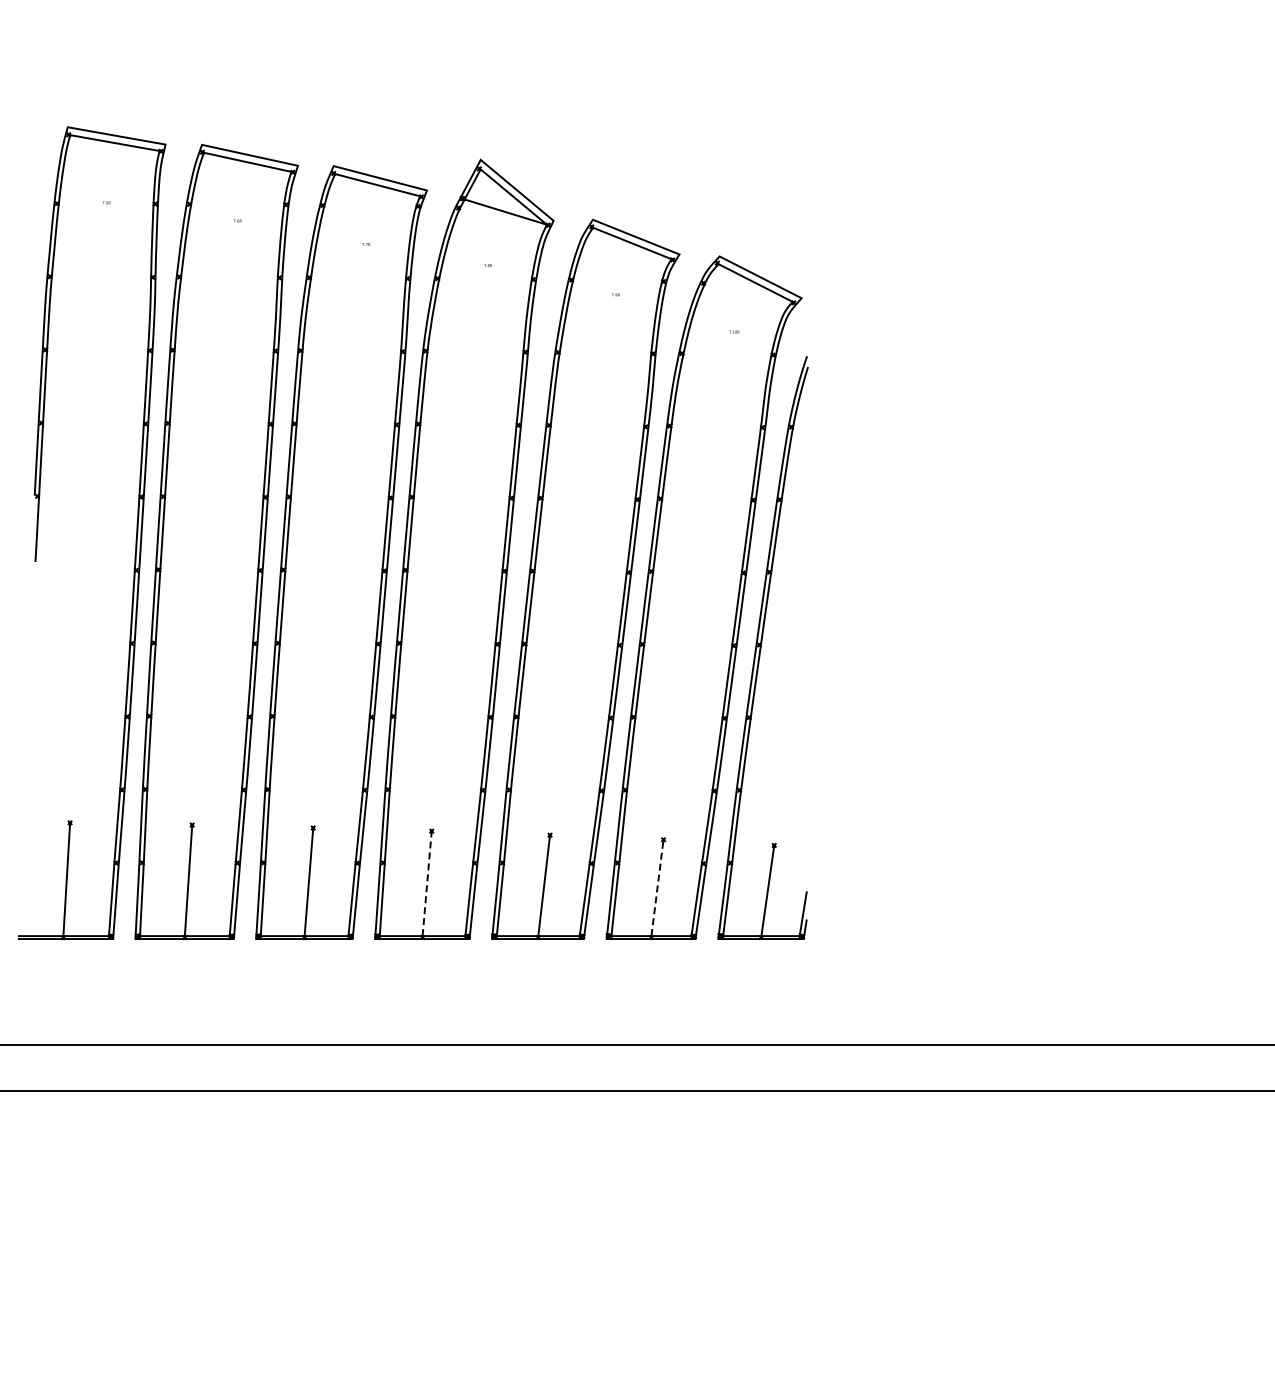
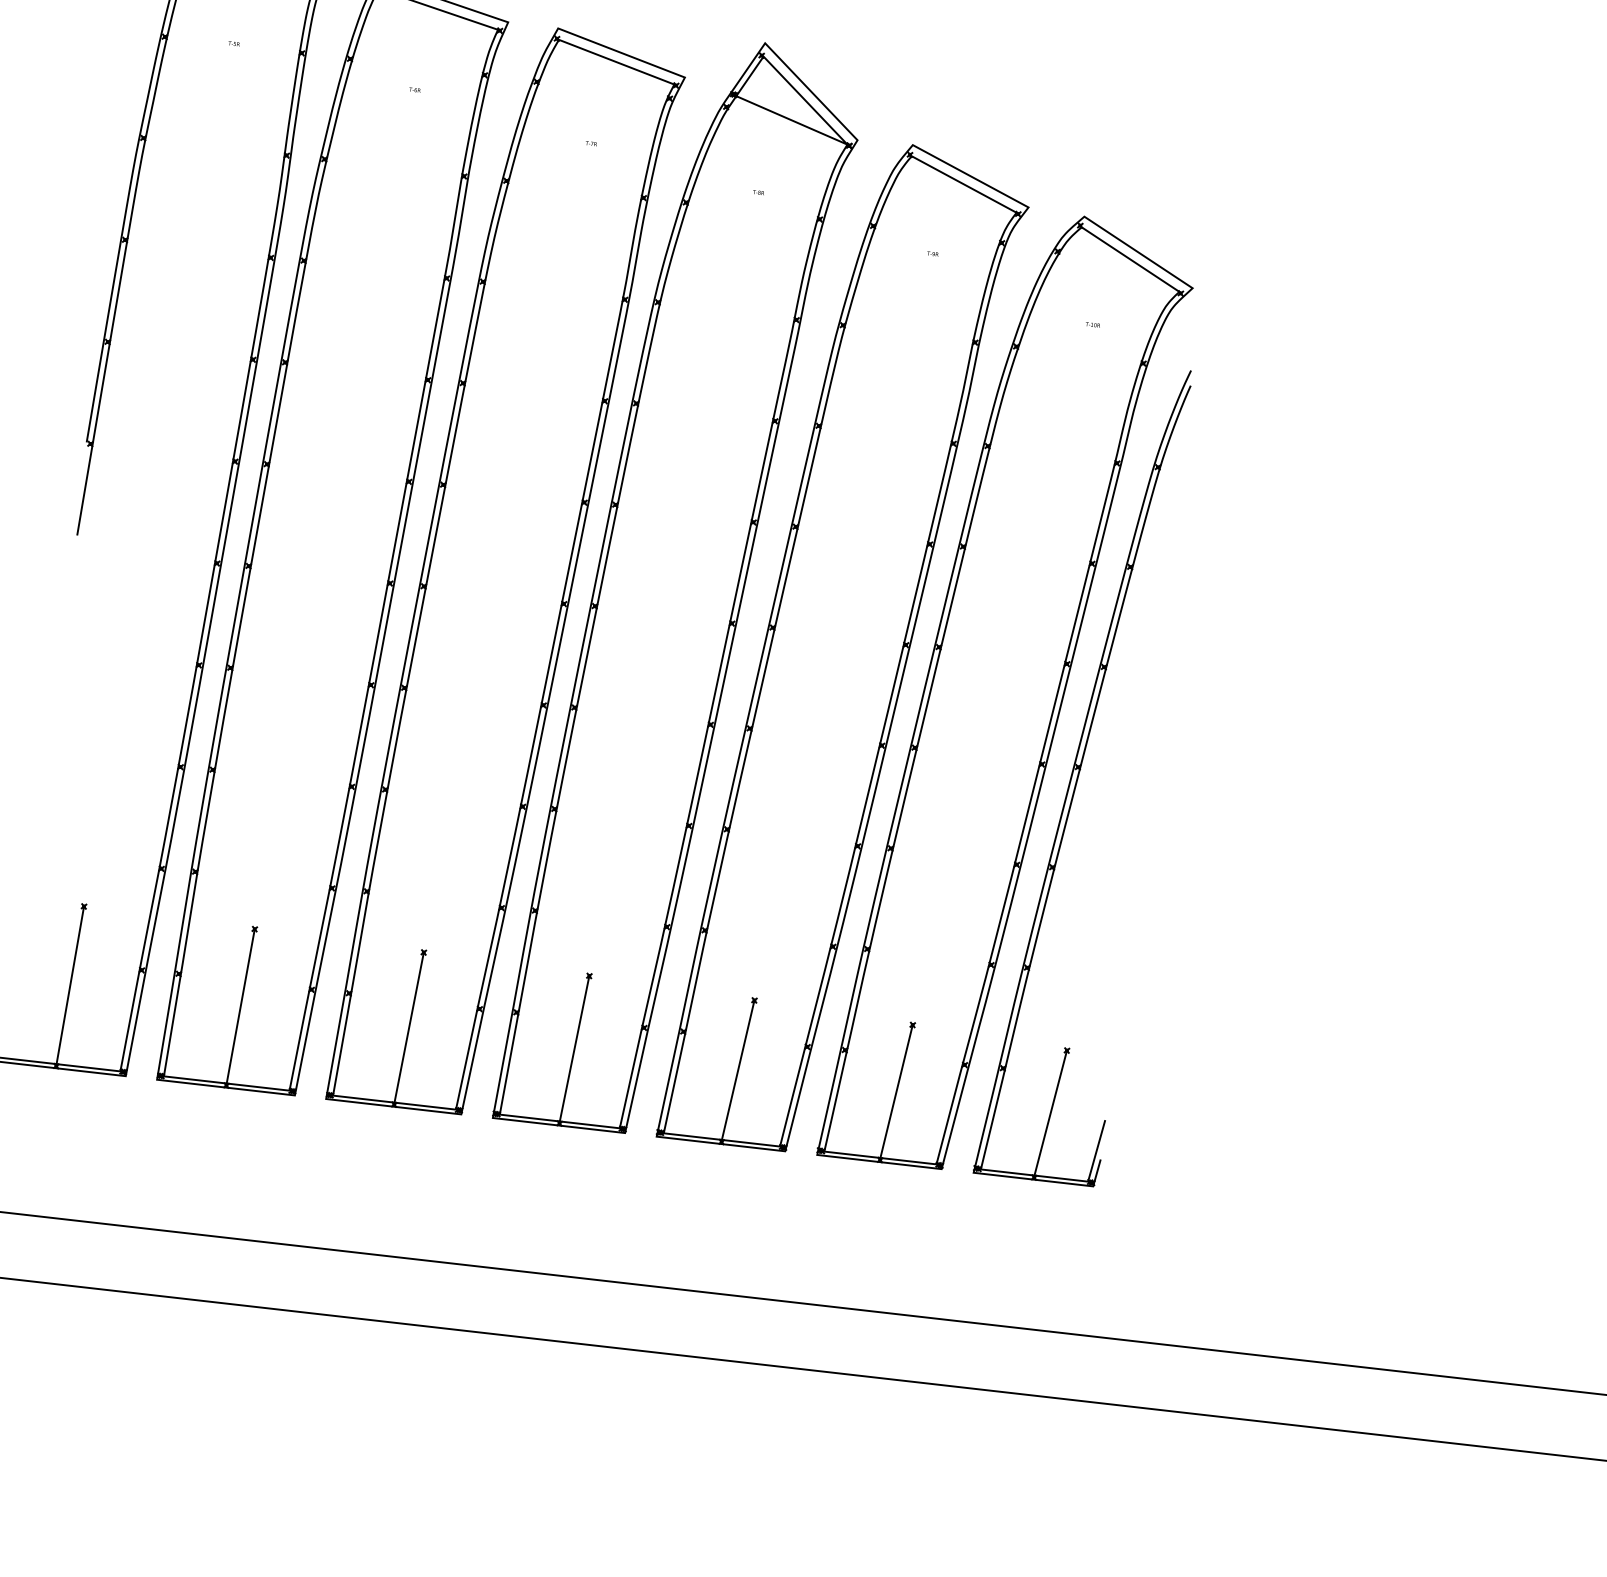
line: (427, 883) -> (575, 1048), dashed -> solid
line: (657, 887) -> (896, 1090), dashed -> solid

